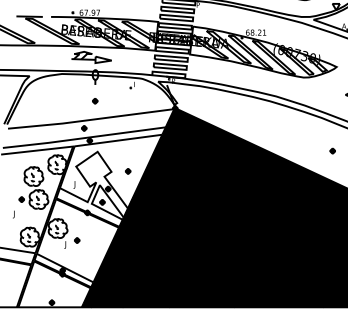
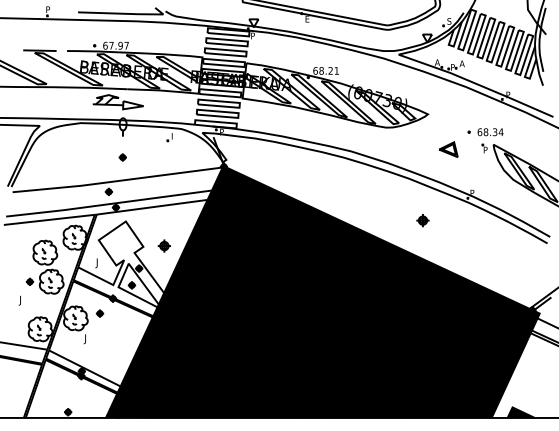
part: (332, 151) -> (422, 220), size x1.6
part: (128, 171) -> (164, 246), size x1.6
part: (77, 240) -> (100, 313), moved

